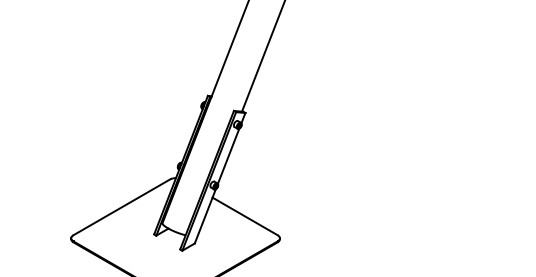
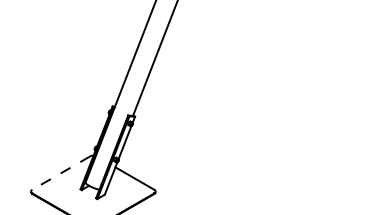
line: (120, 207) -> (60, 173), solid -> dashed

